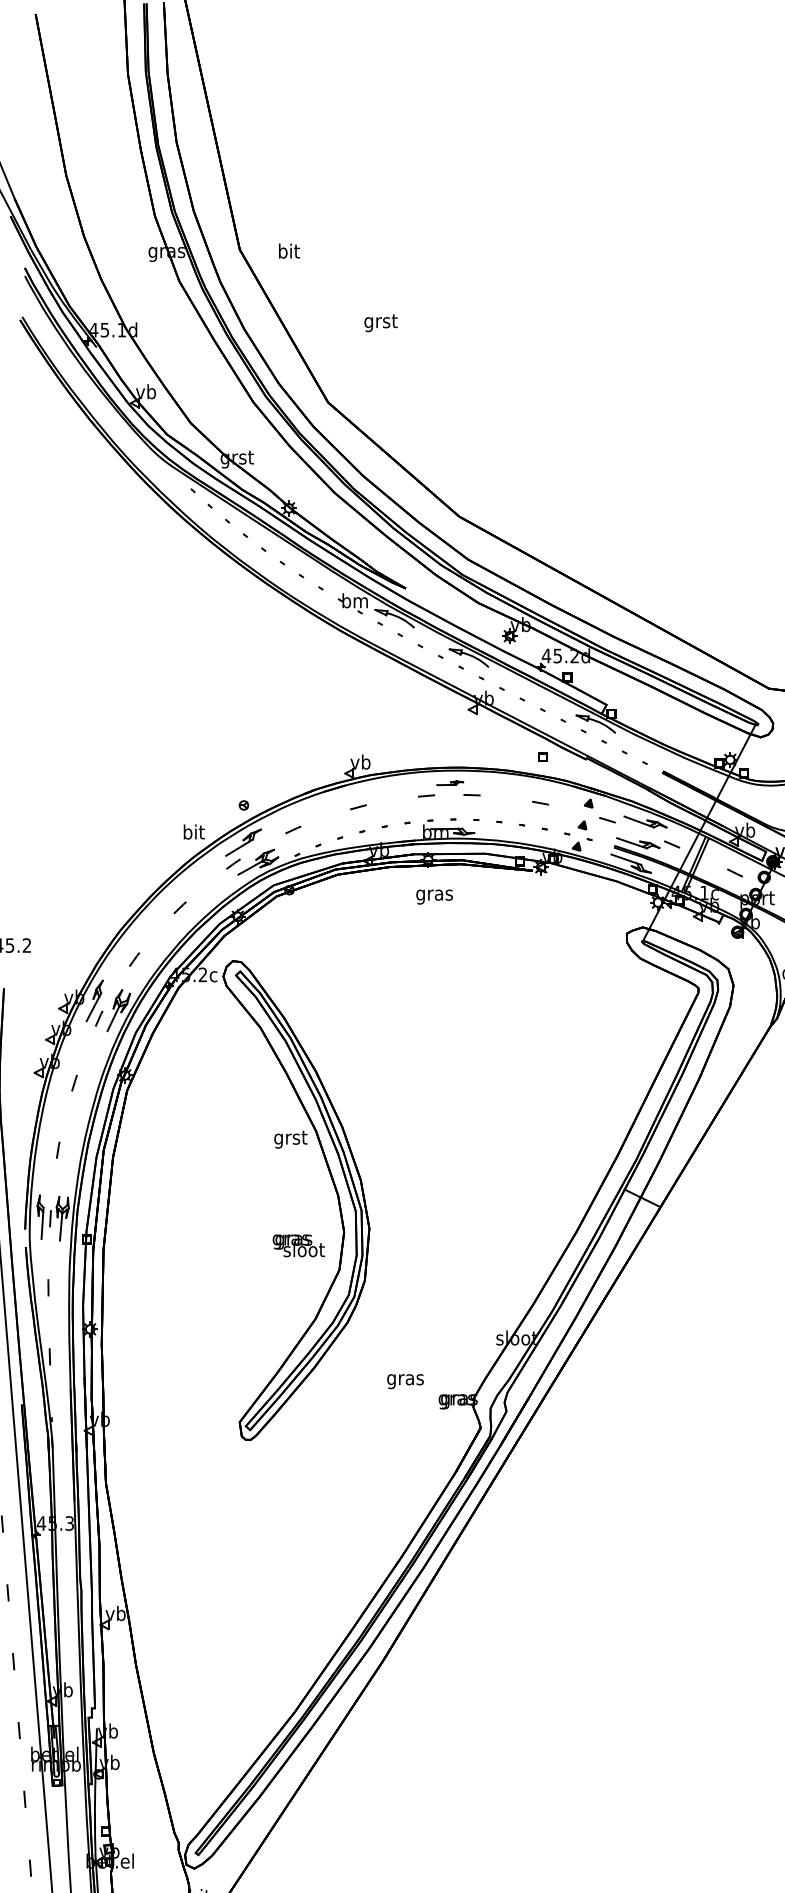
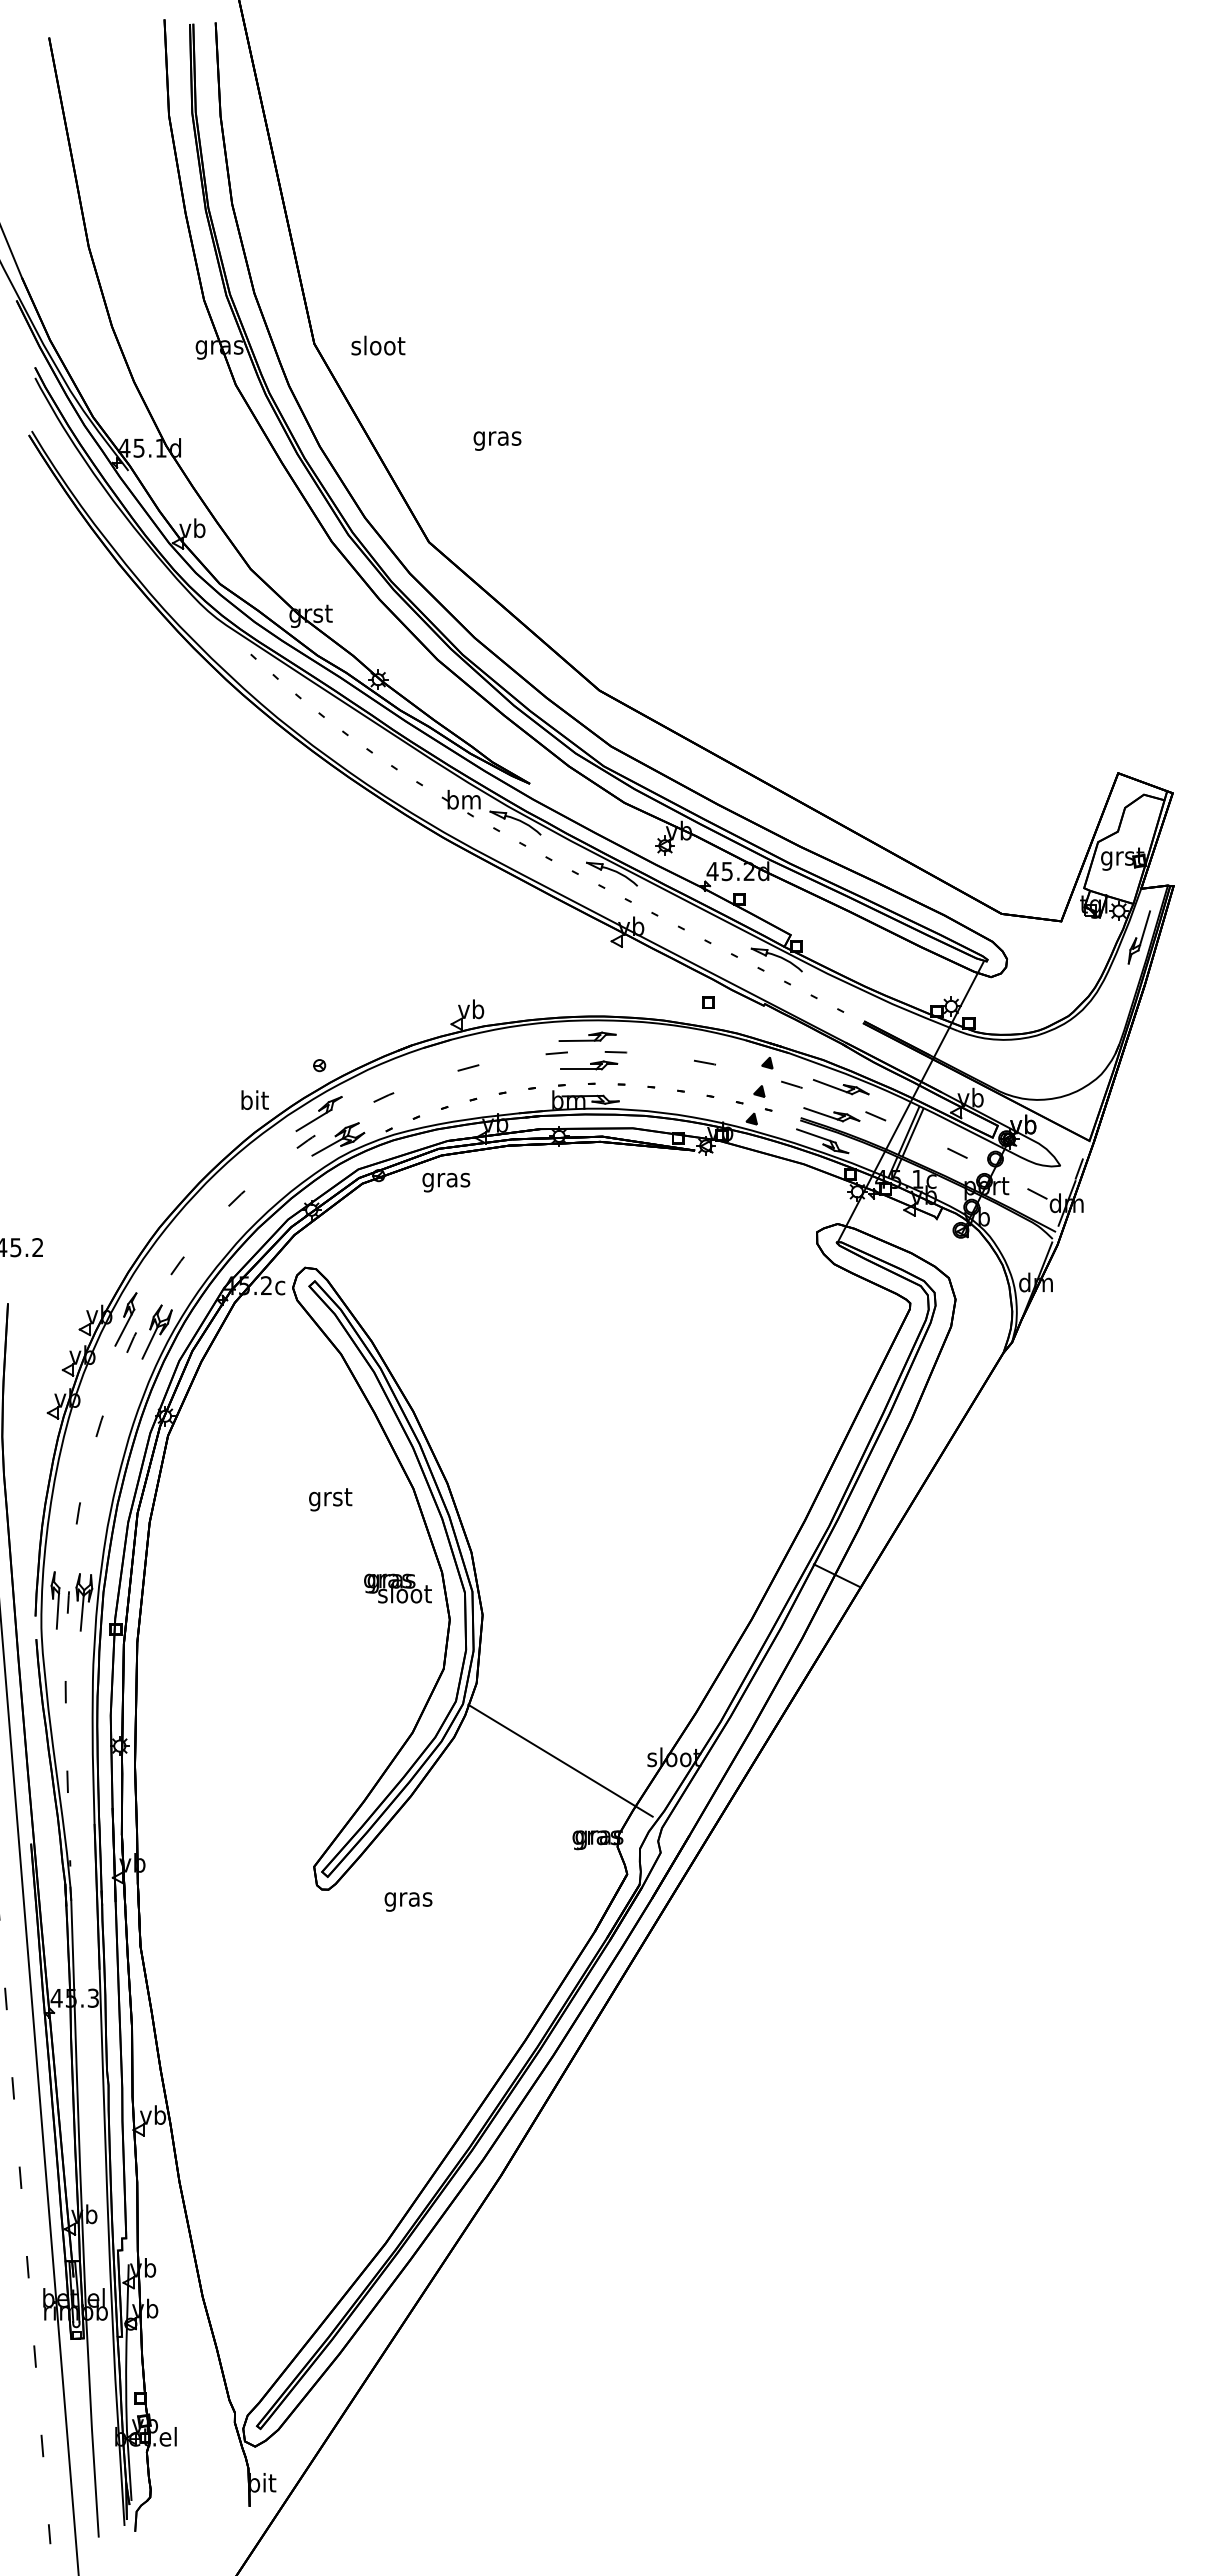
text: (289, 251) -> (378, 345), bit -> sloot
text: (380, 322) -> (497, 438), grst -> gras
part: (450, 783) -> (587, 1036), size x1.67
part: (451, 805) -> (589, 1065), added
text: (434, 896) -> (446, 1182), moved
text: (290, 1139) -> (330, 1499), moved
text: (298, 1245) -> (397, 1588), moved
line: (429, 1340) -> (560, 1760), added
text: (405, 1381) -> (408, 1901), moved

